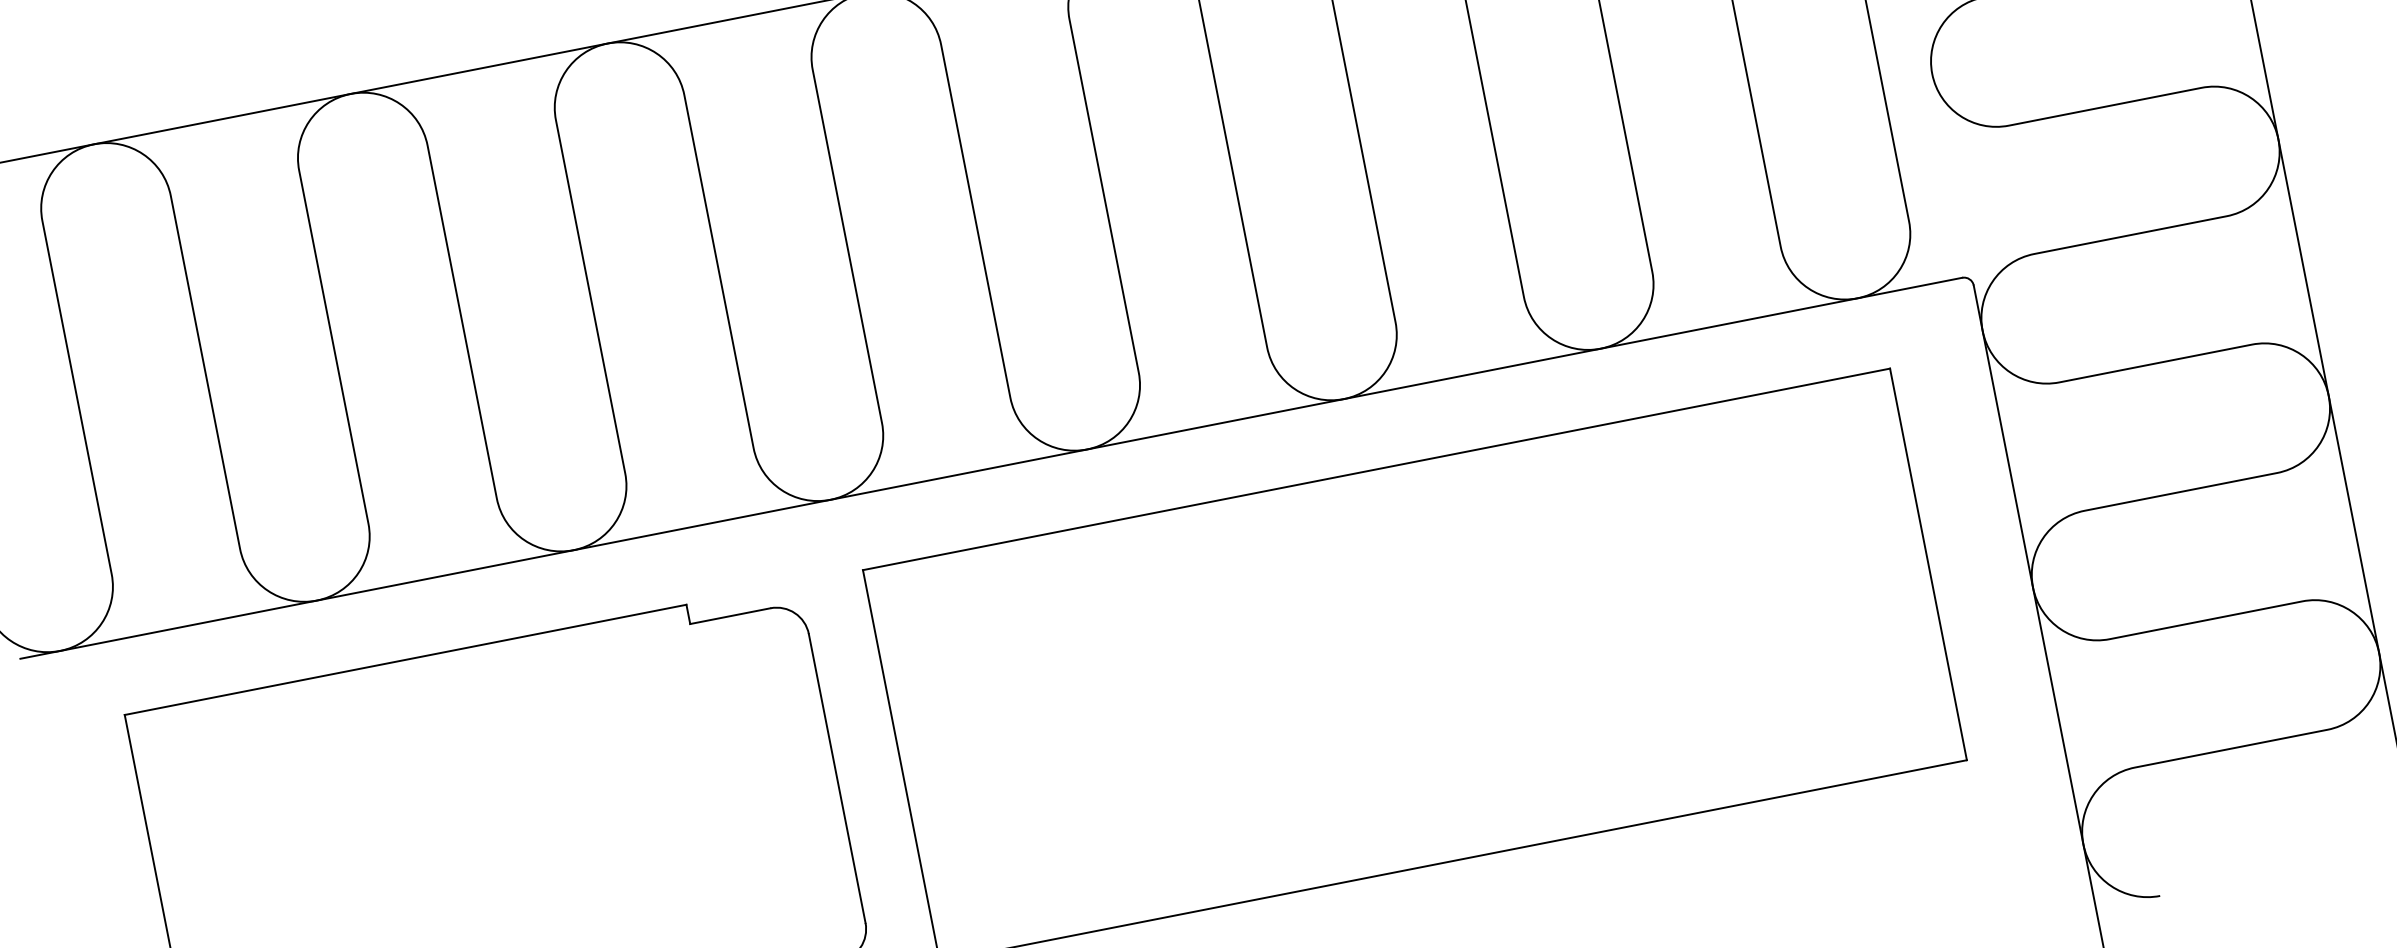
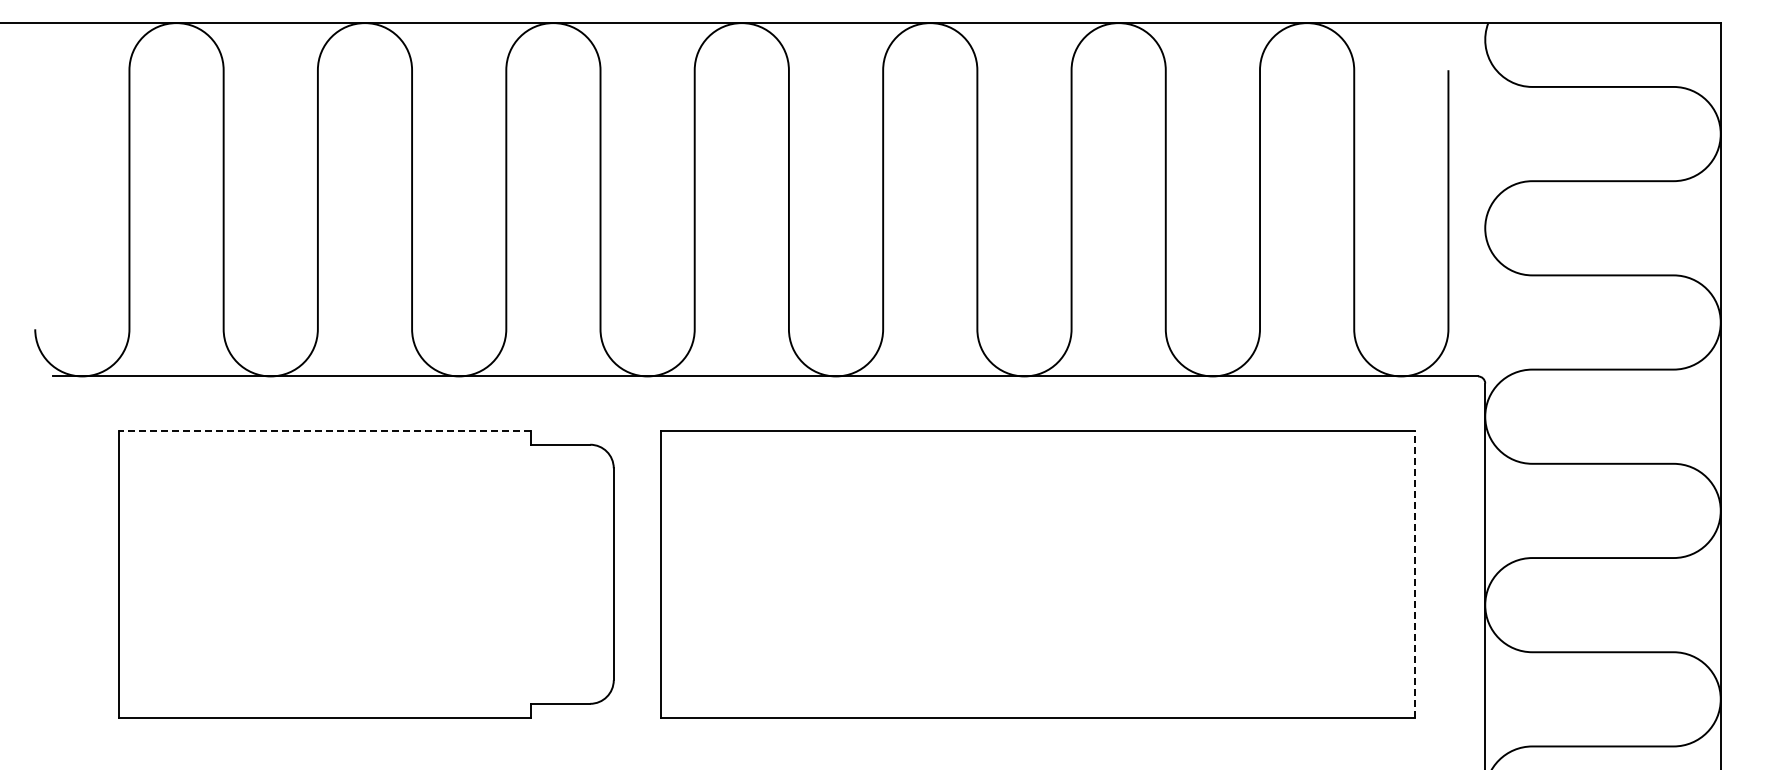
line: (1928, 564) -> (1414, 574), solid -> dashed
line: (404, 659) -> (324, 430), solid -> dashed

